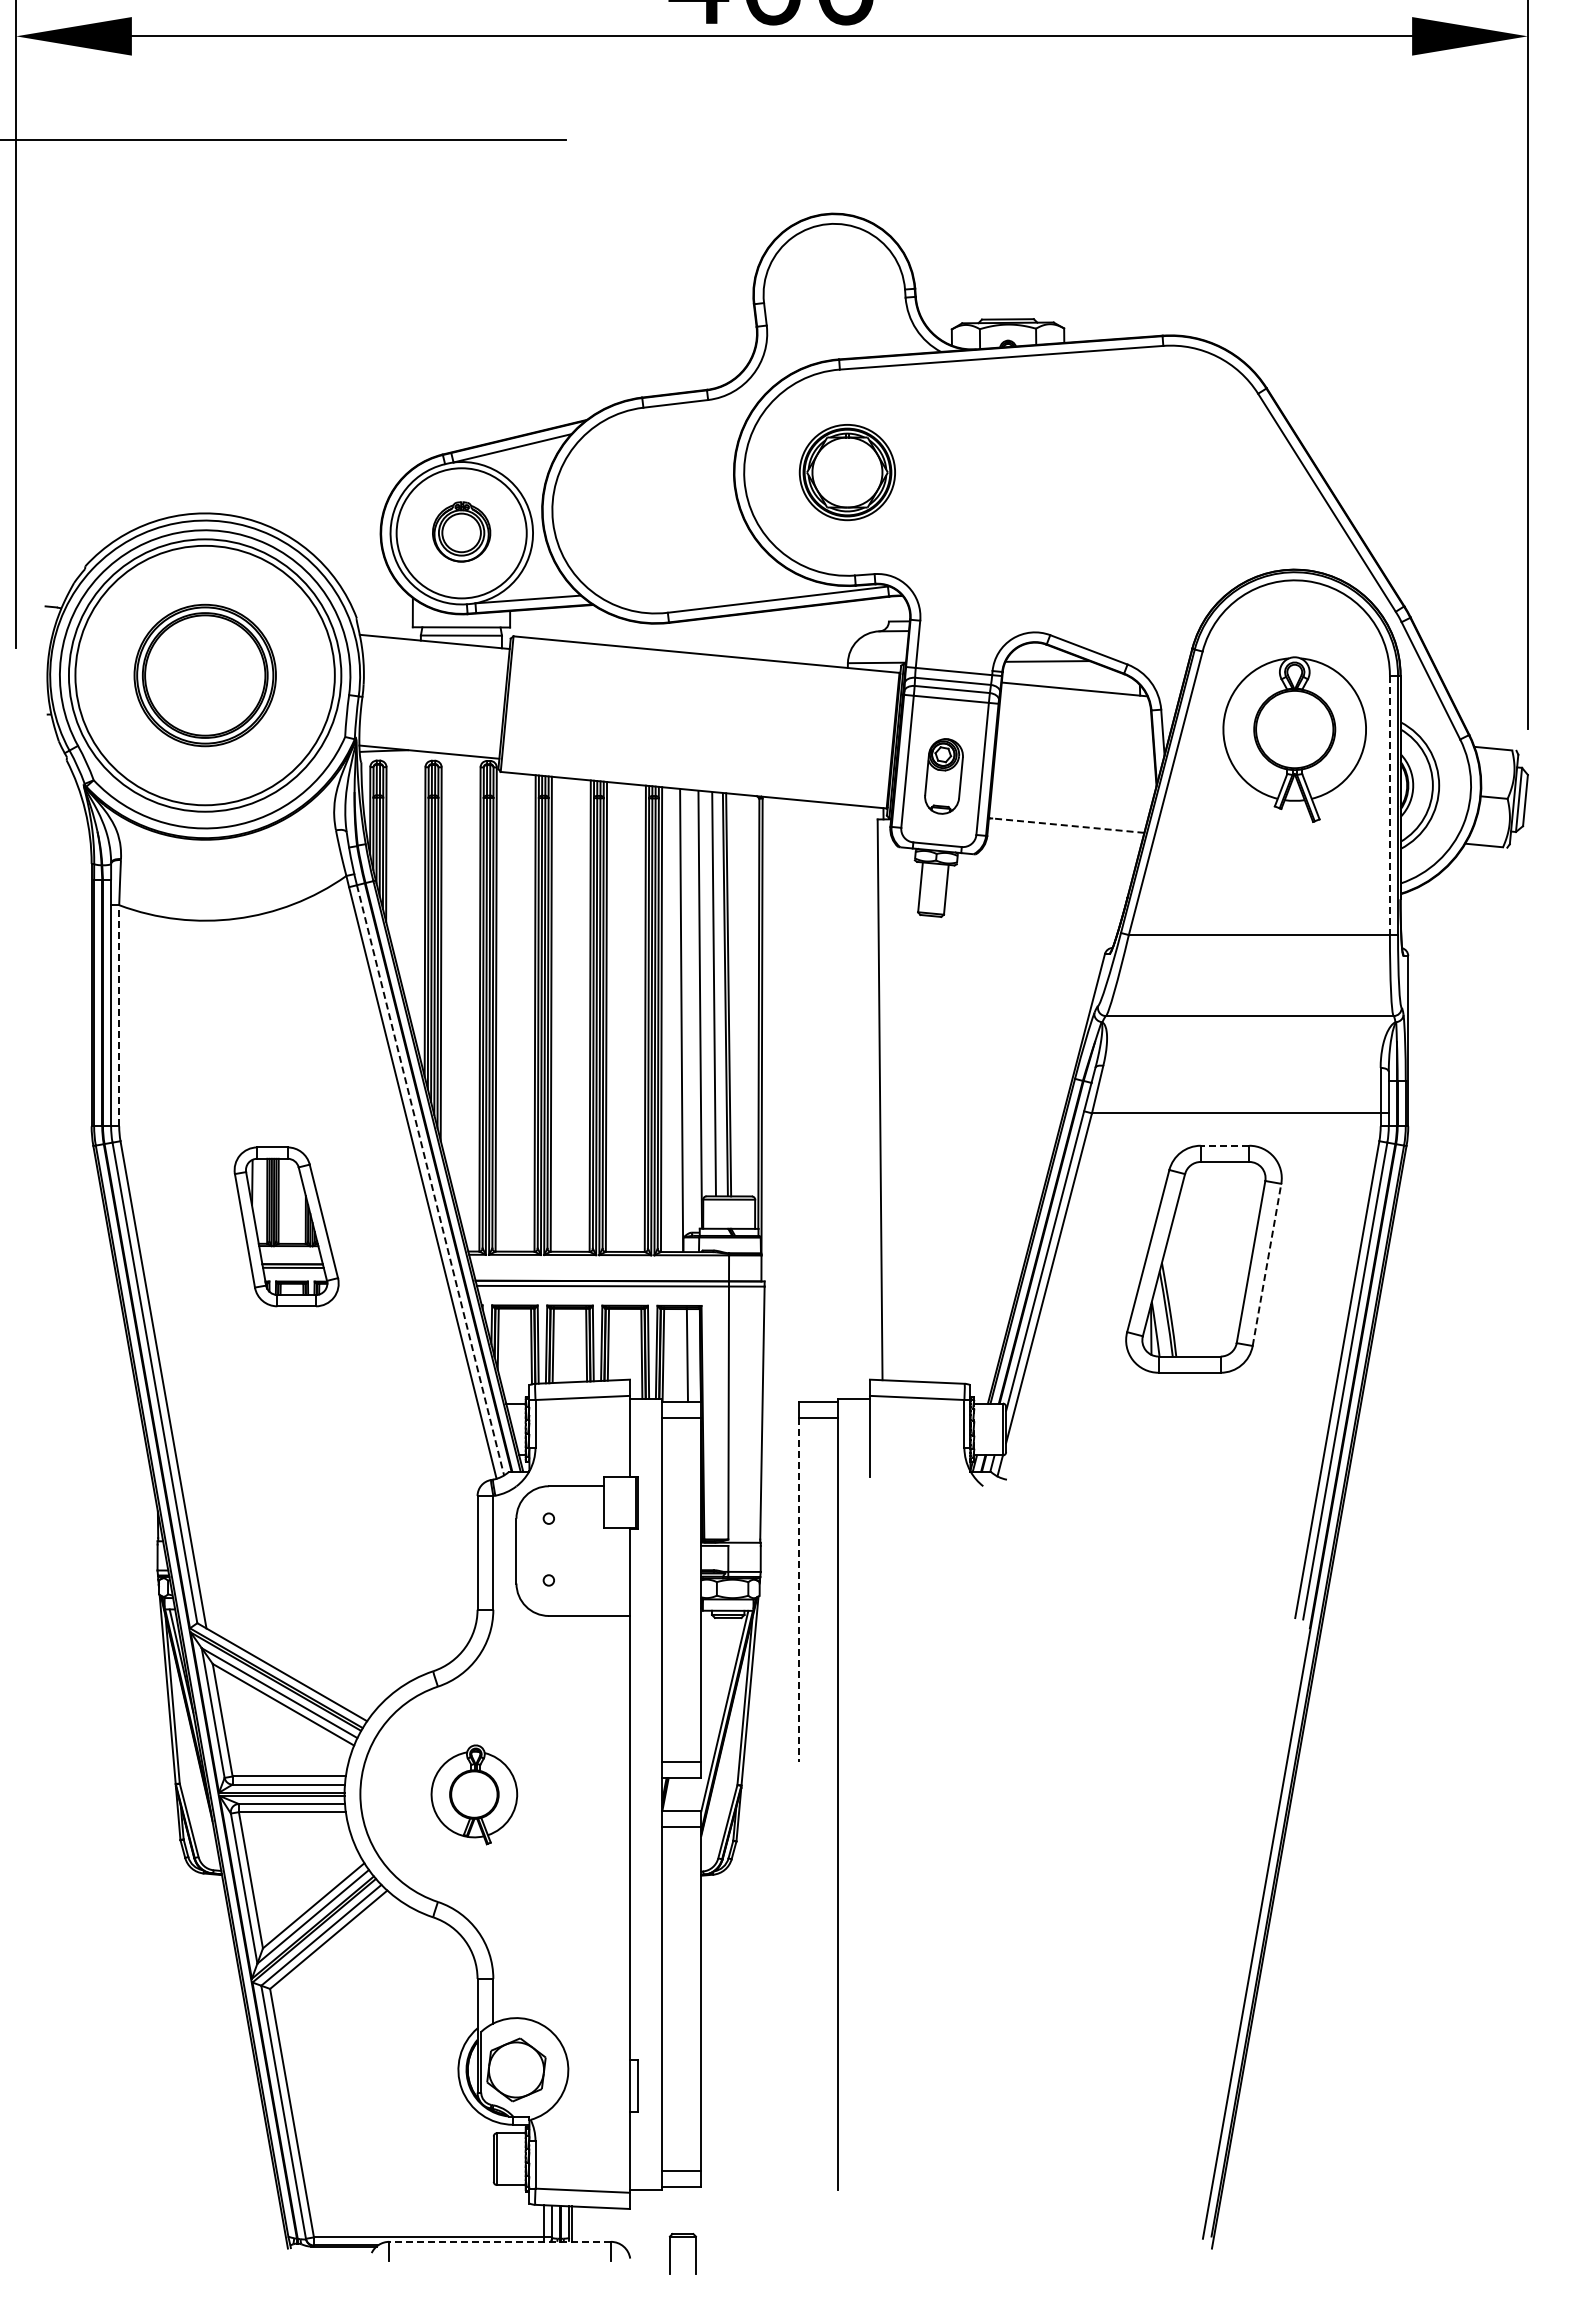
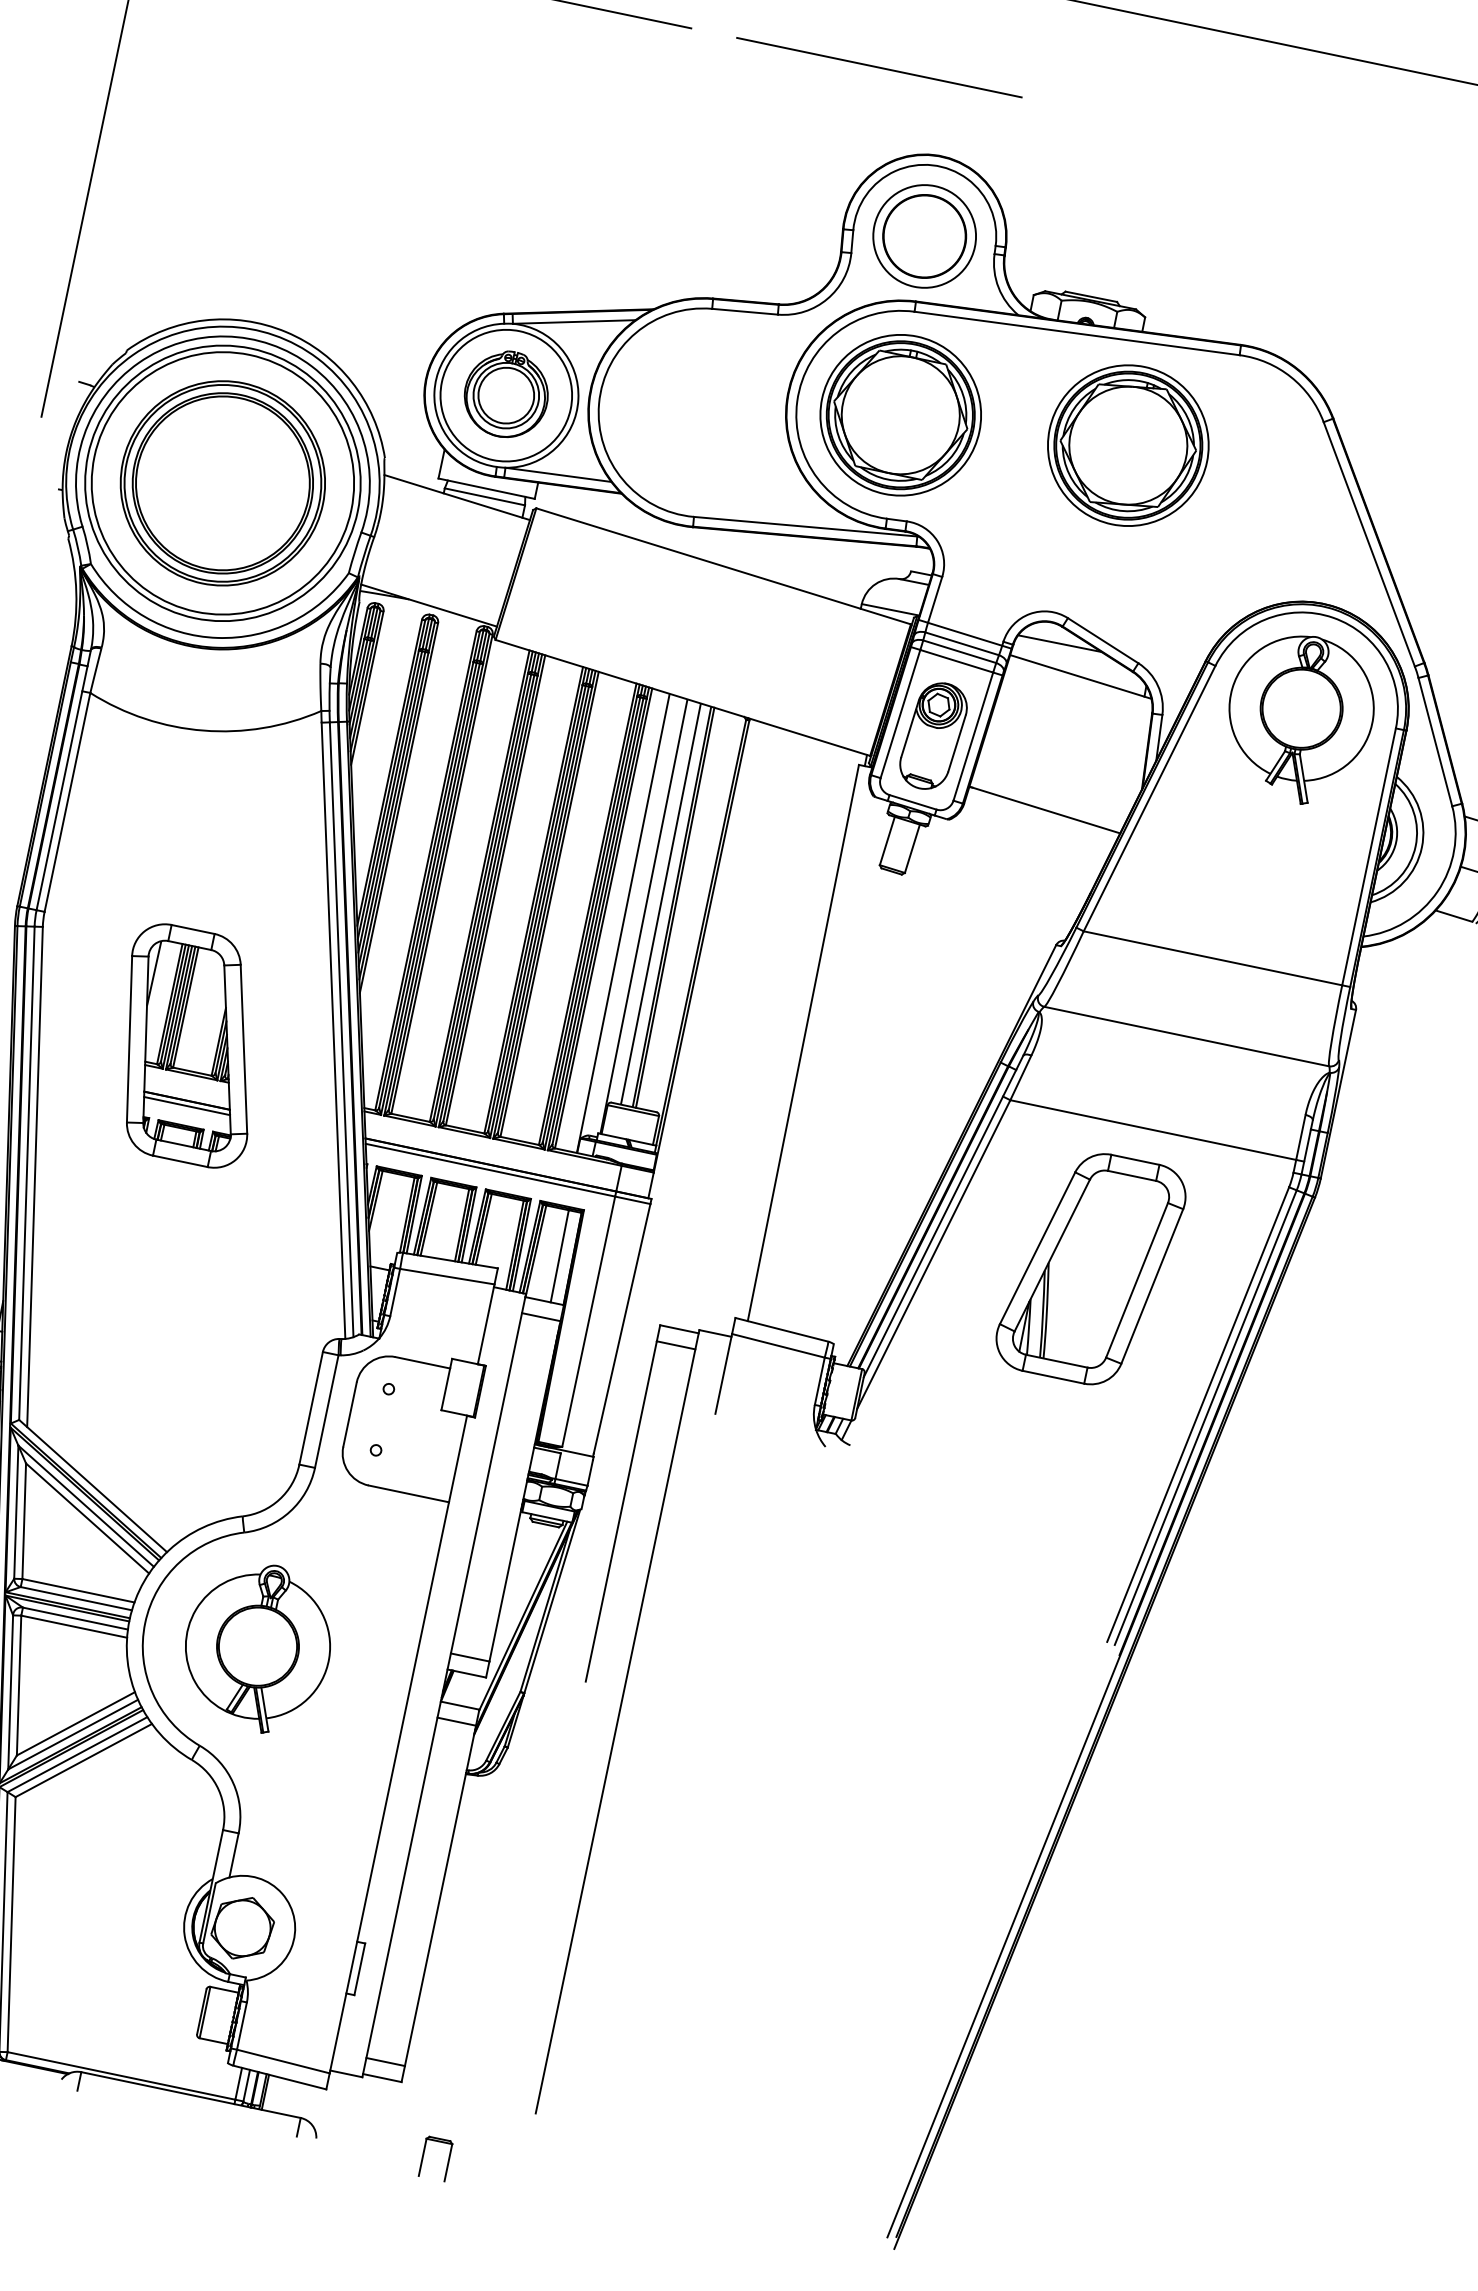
line: (756, 139) -> (879, 66), added
part: (834, 294) -> (924, 236), added
part: (1073, 455) -> (1128, 445), added
part: (847, 472) -> (900, 415), size x1.67
part: (461, 531) -> (506, 393), size x1.43
part: (205, 675) -> (223, 483), size x1.43
part: (1294, 739) -> (1299, 718), moved
part: (943, 776) -> (933, 736), size x1.43
line: (1389, 805) -> (1368, 856), dashed -> solid
line: (1066, 825) -> (1044, 809), dashed -> solid
line: (119, 1015) -> (67, 802), dashed -> solid
line: (1224, 1145) -> (1134, 1159), dashed -> solid
line: (430, 1180) -> (341, 1029), dashed -> solid
part: (286, 1226) -> (189, 1045), size x1.43
line: (1267, 1264) -> (1152, 1286), dashed -> solid
line: (798, 1590) -> (621, 1511), dashed -> solid
part: (474, 1794) -> (258, 1646), size x1.67
line: (500, 2241) -> (191, 2094), dashed -> solid
part: (670, 2253) -> (423, 2155), moved

